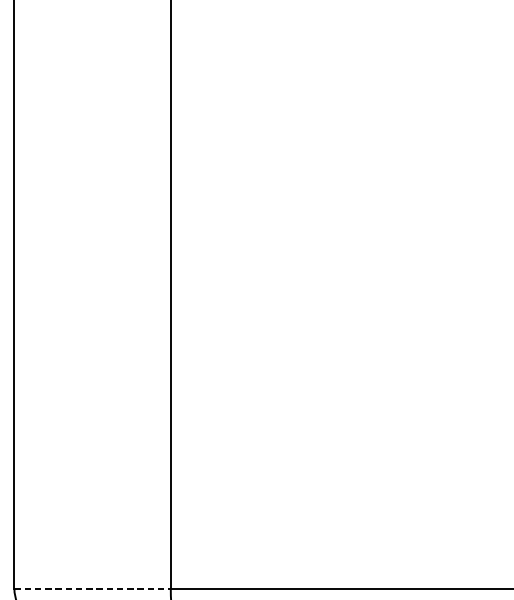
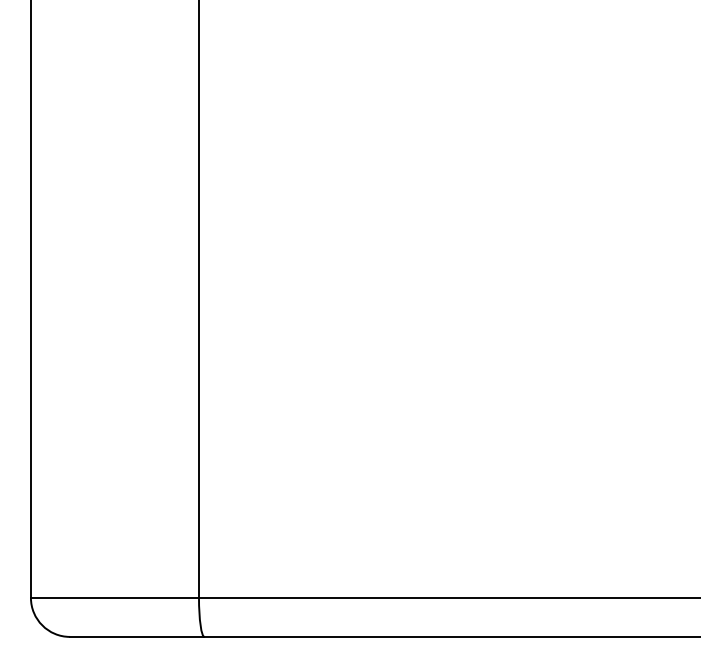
line: (93, 588) -> (115, 597), dashed -> solid

